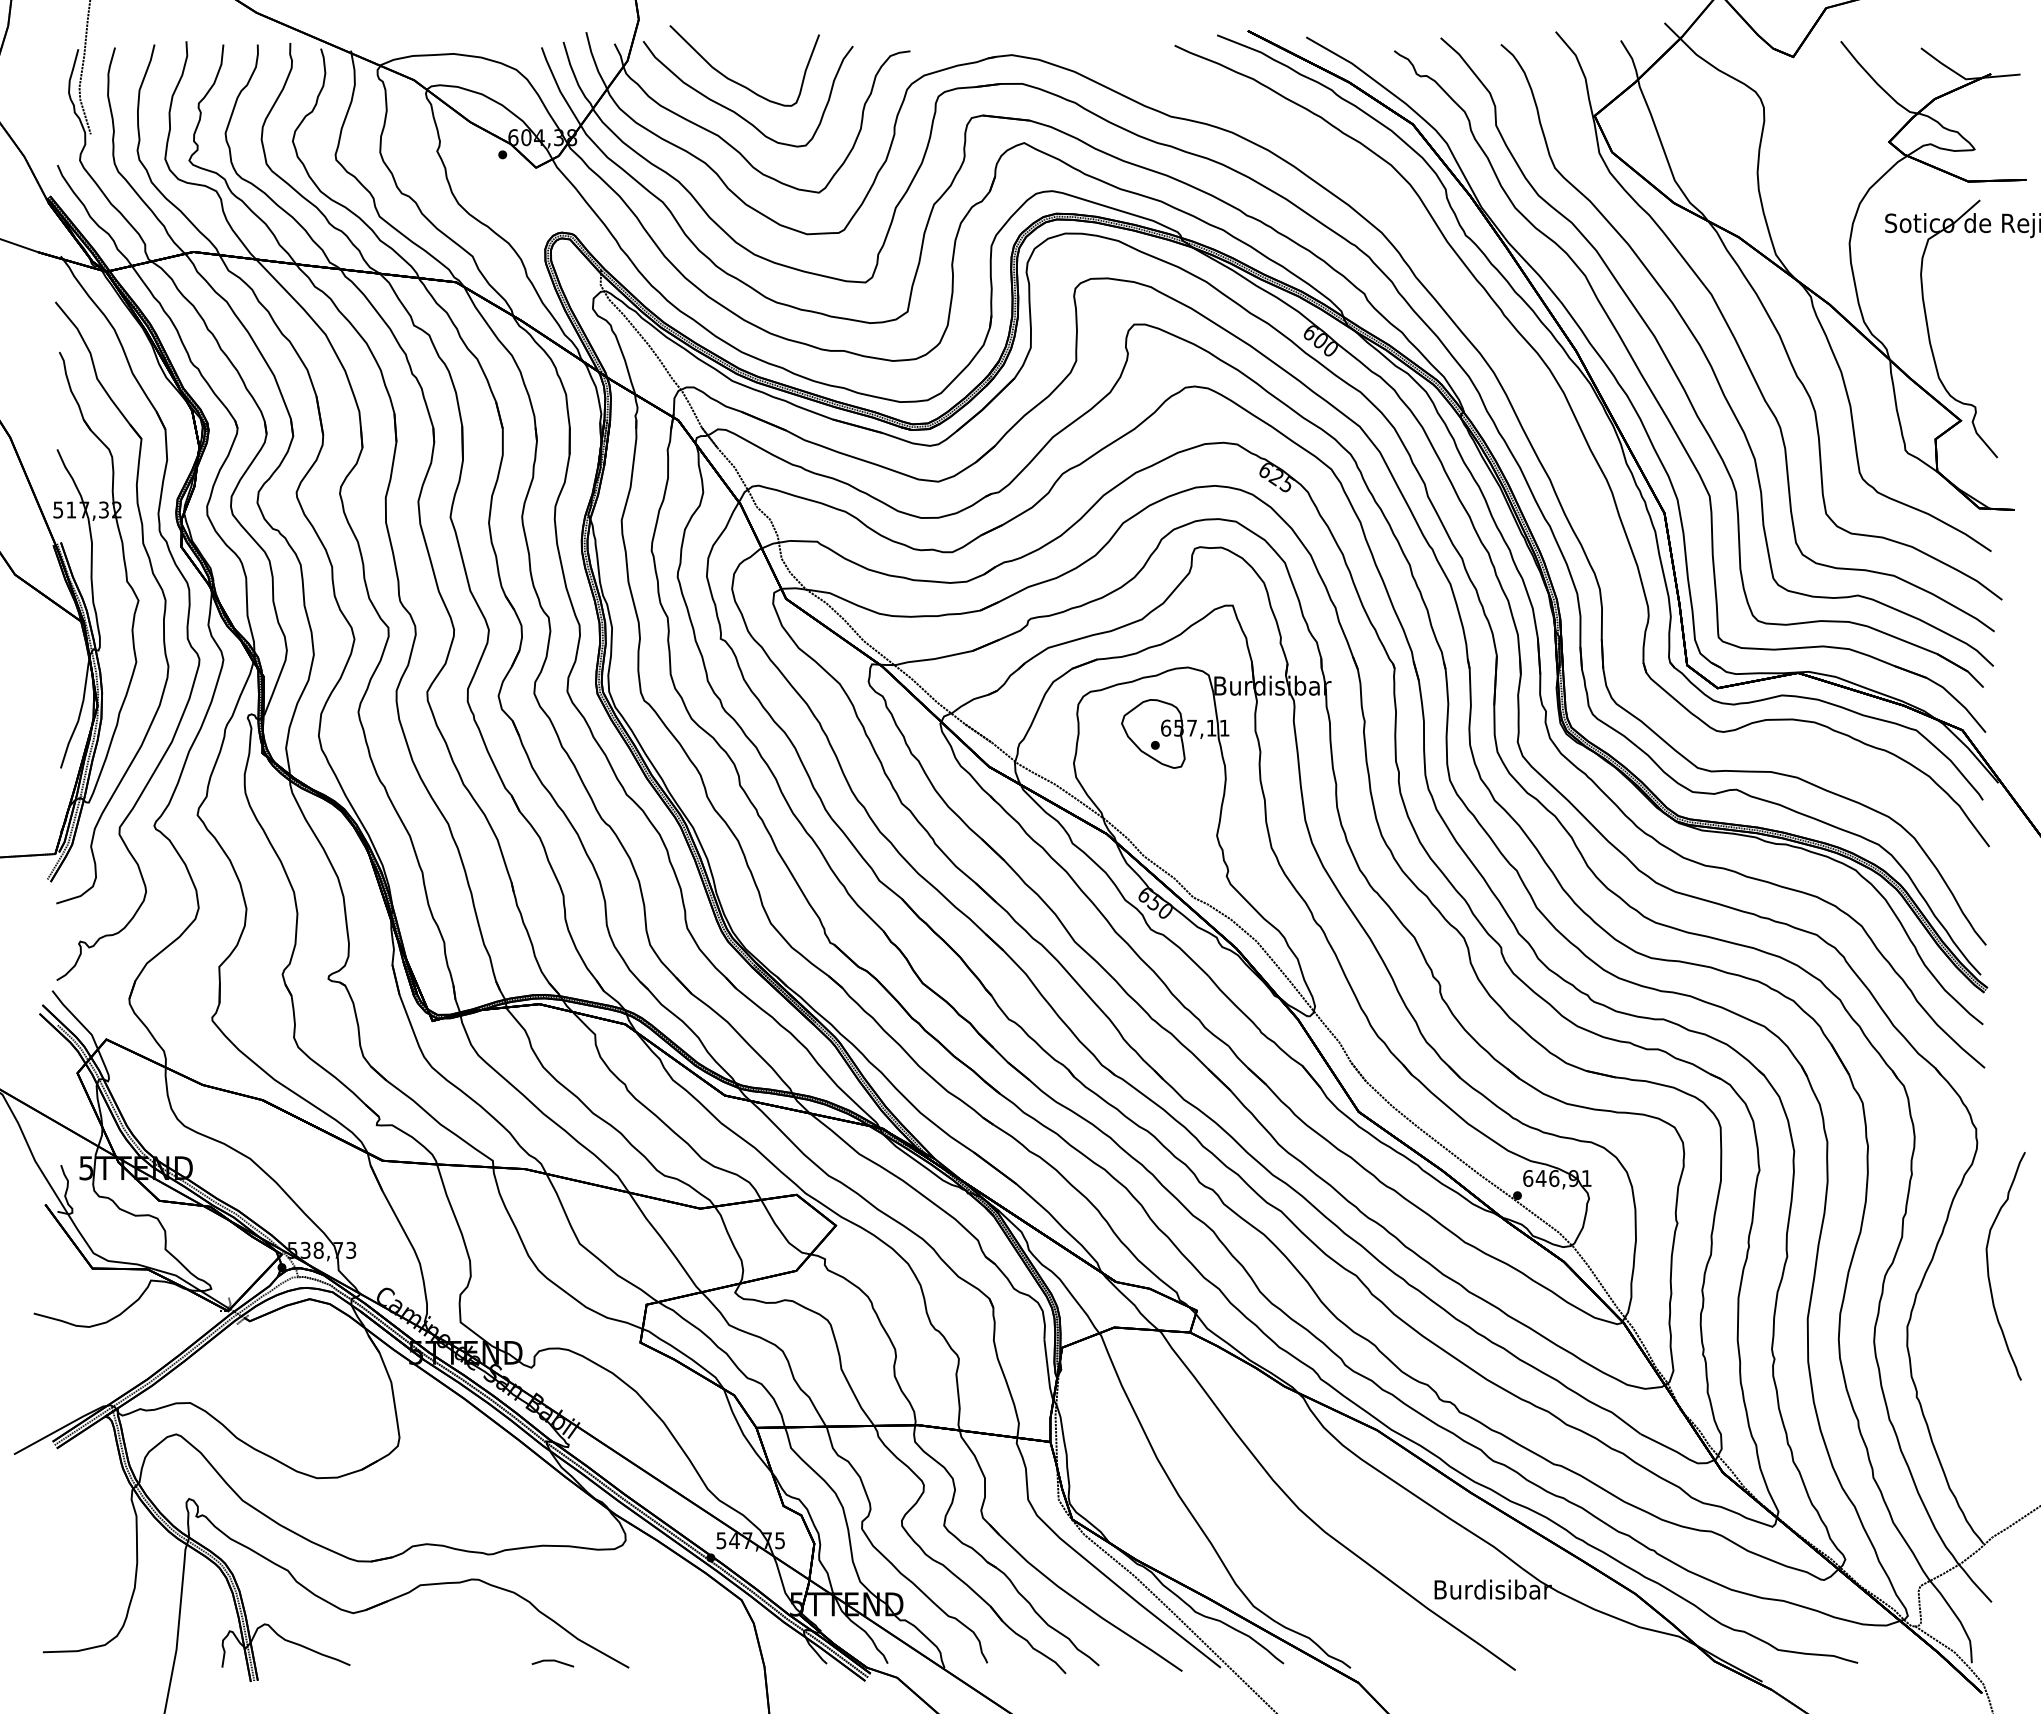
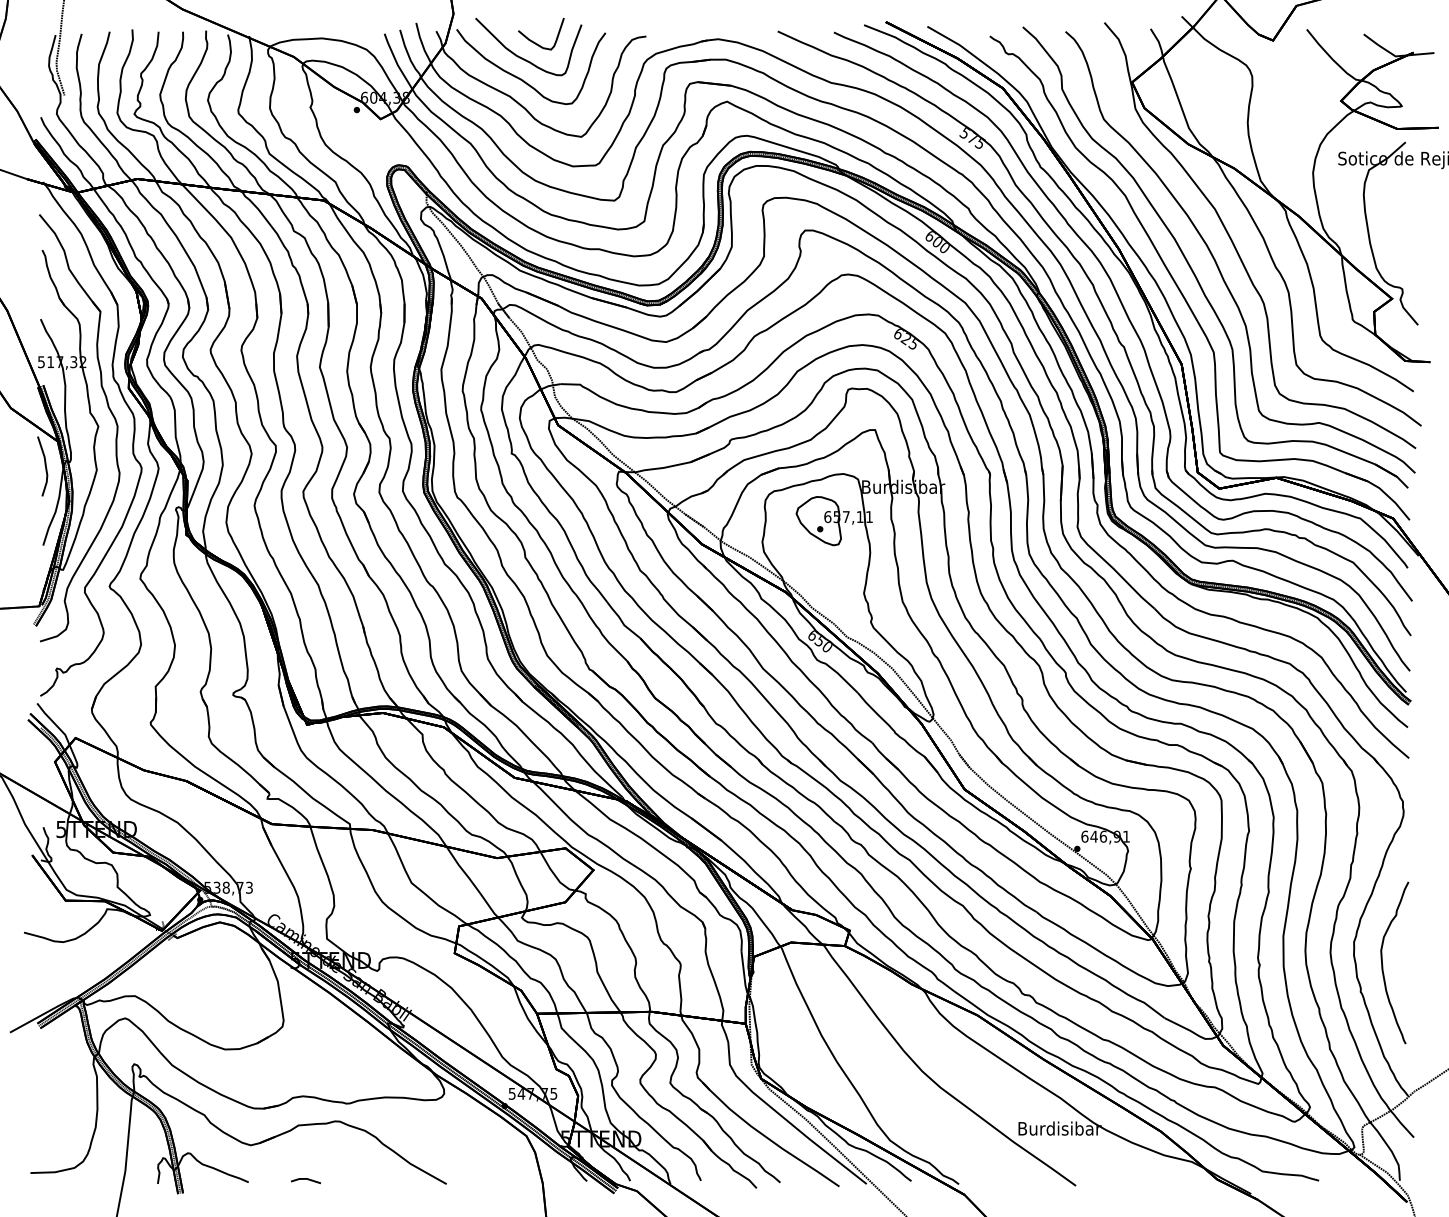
curve: (755, 60) -> (536, 43), added
part: (1566, 462) -> (1112, 328), added
part: (59, 656) -> (42, 466), added
curve: (1988, 1266) -> (1382, 963), moved
line: (552, 1661) -> (305, 1179), moved

